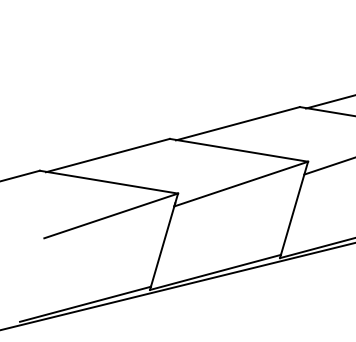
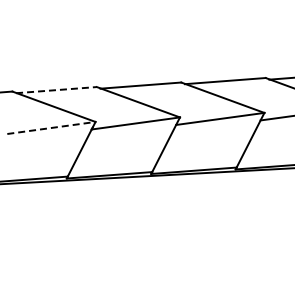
line: (108, 156) -> (56, 90), solid -> dashed
line: (111, 215) -> (51, 127), solid -> dashed

